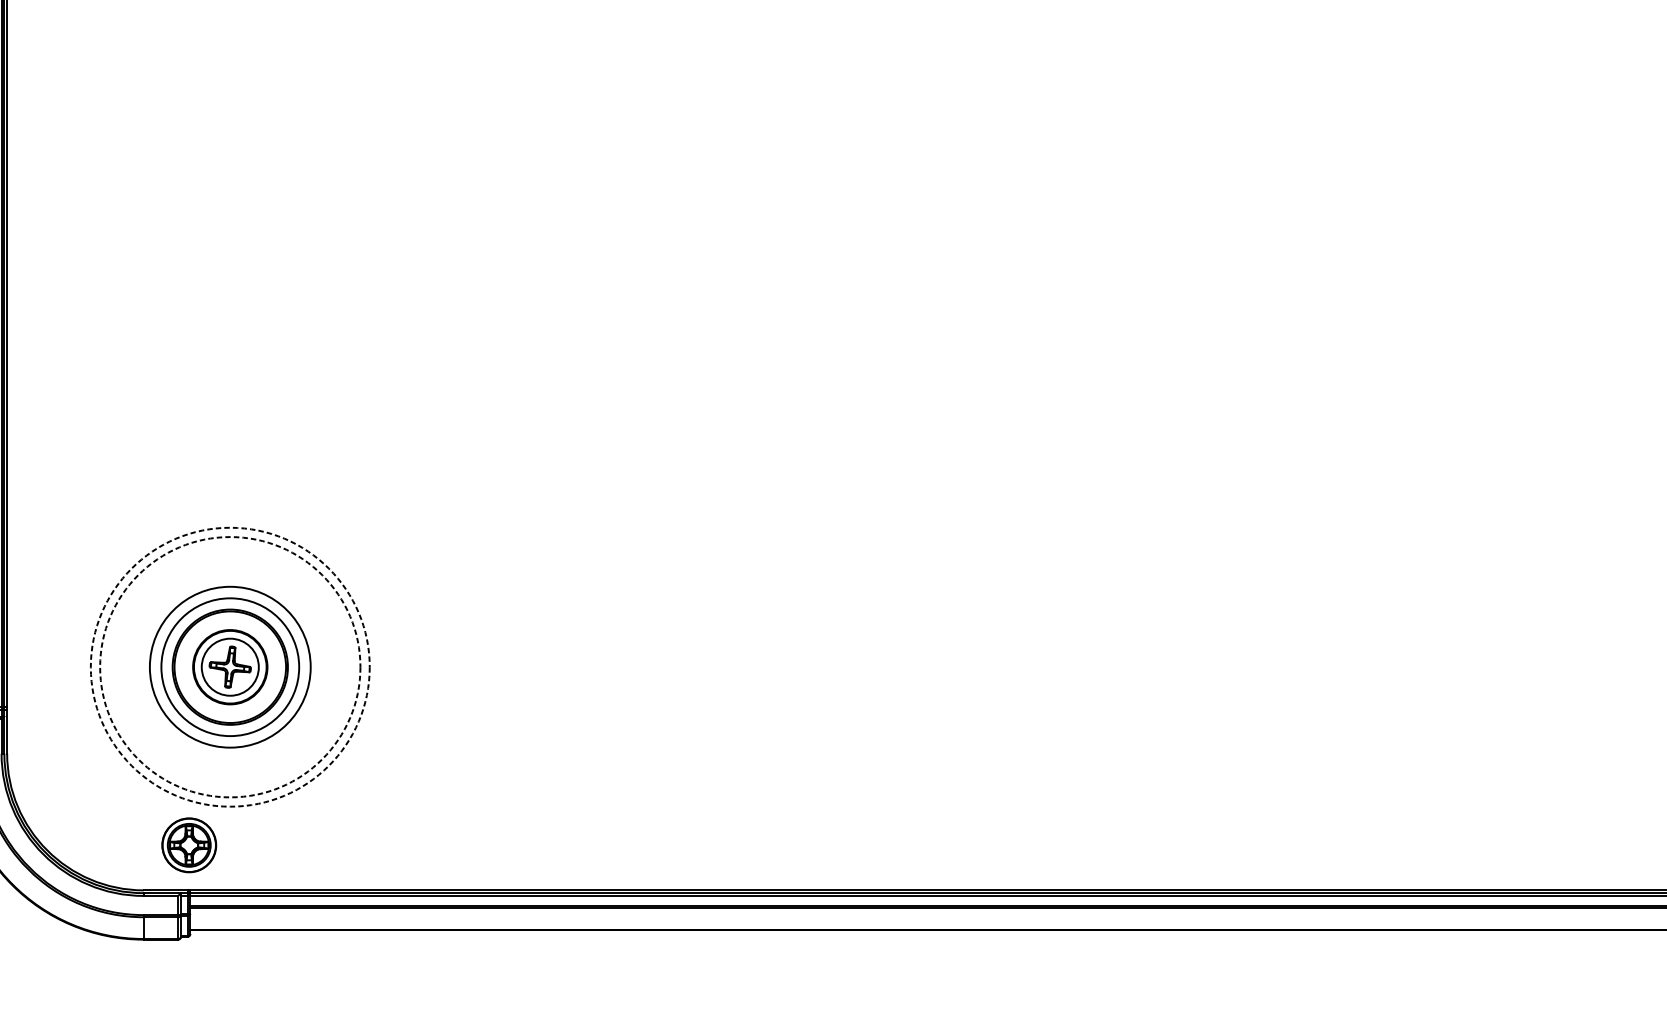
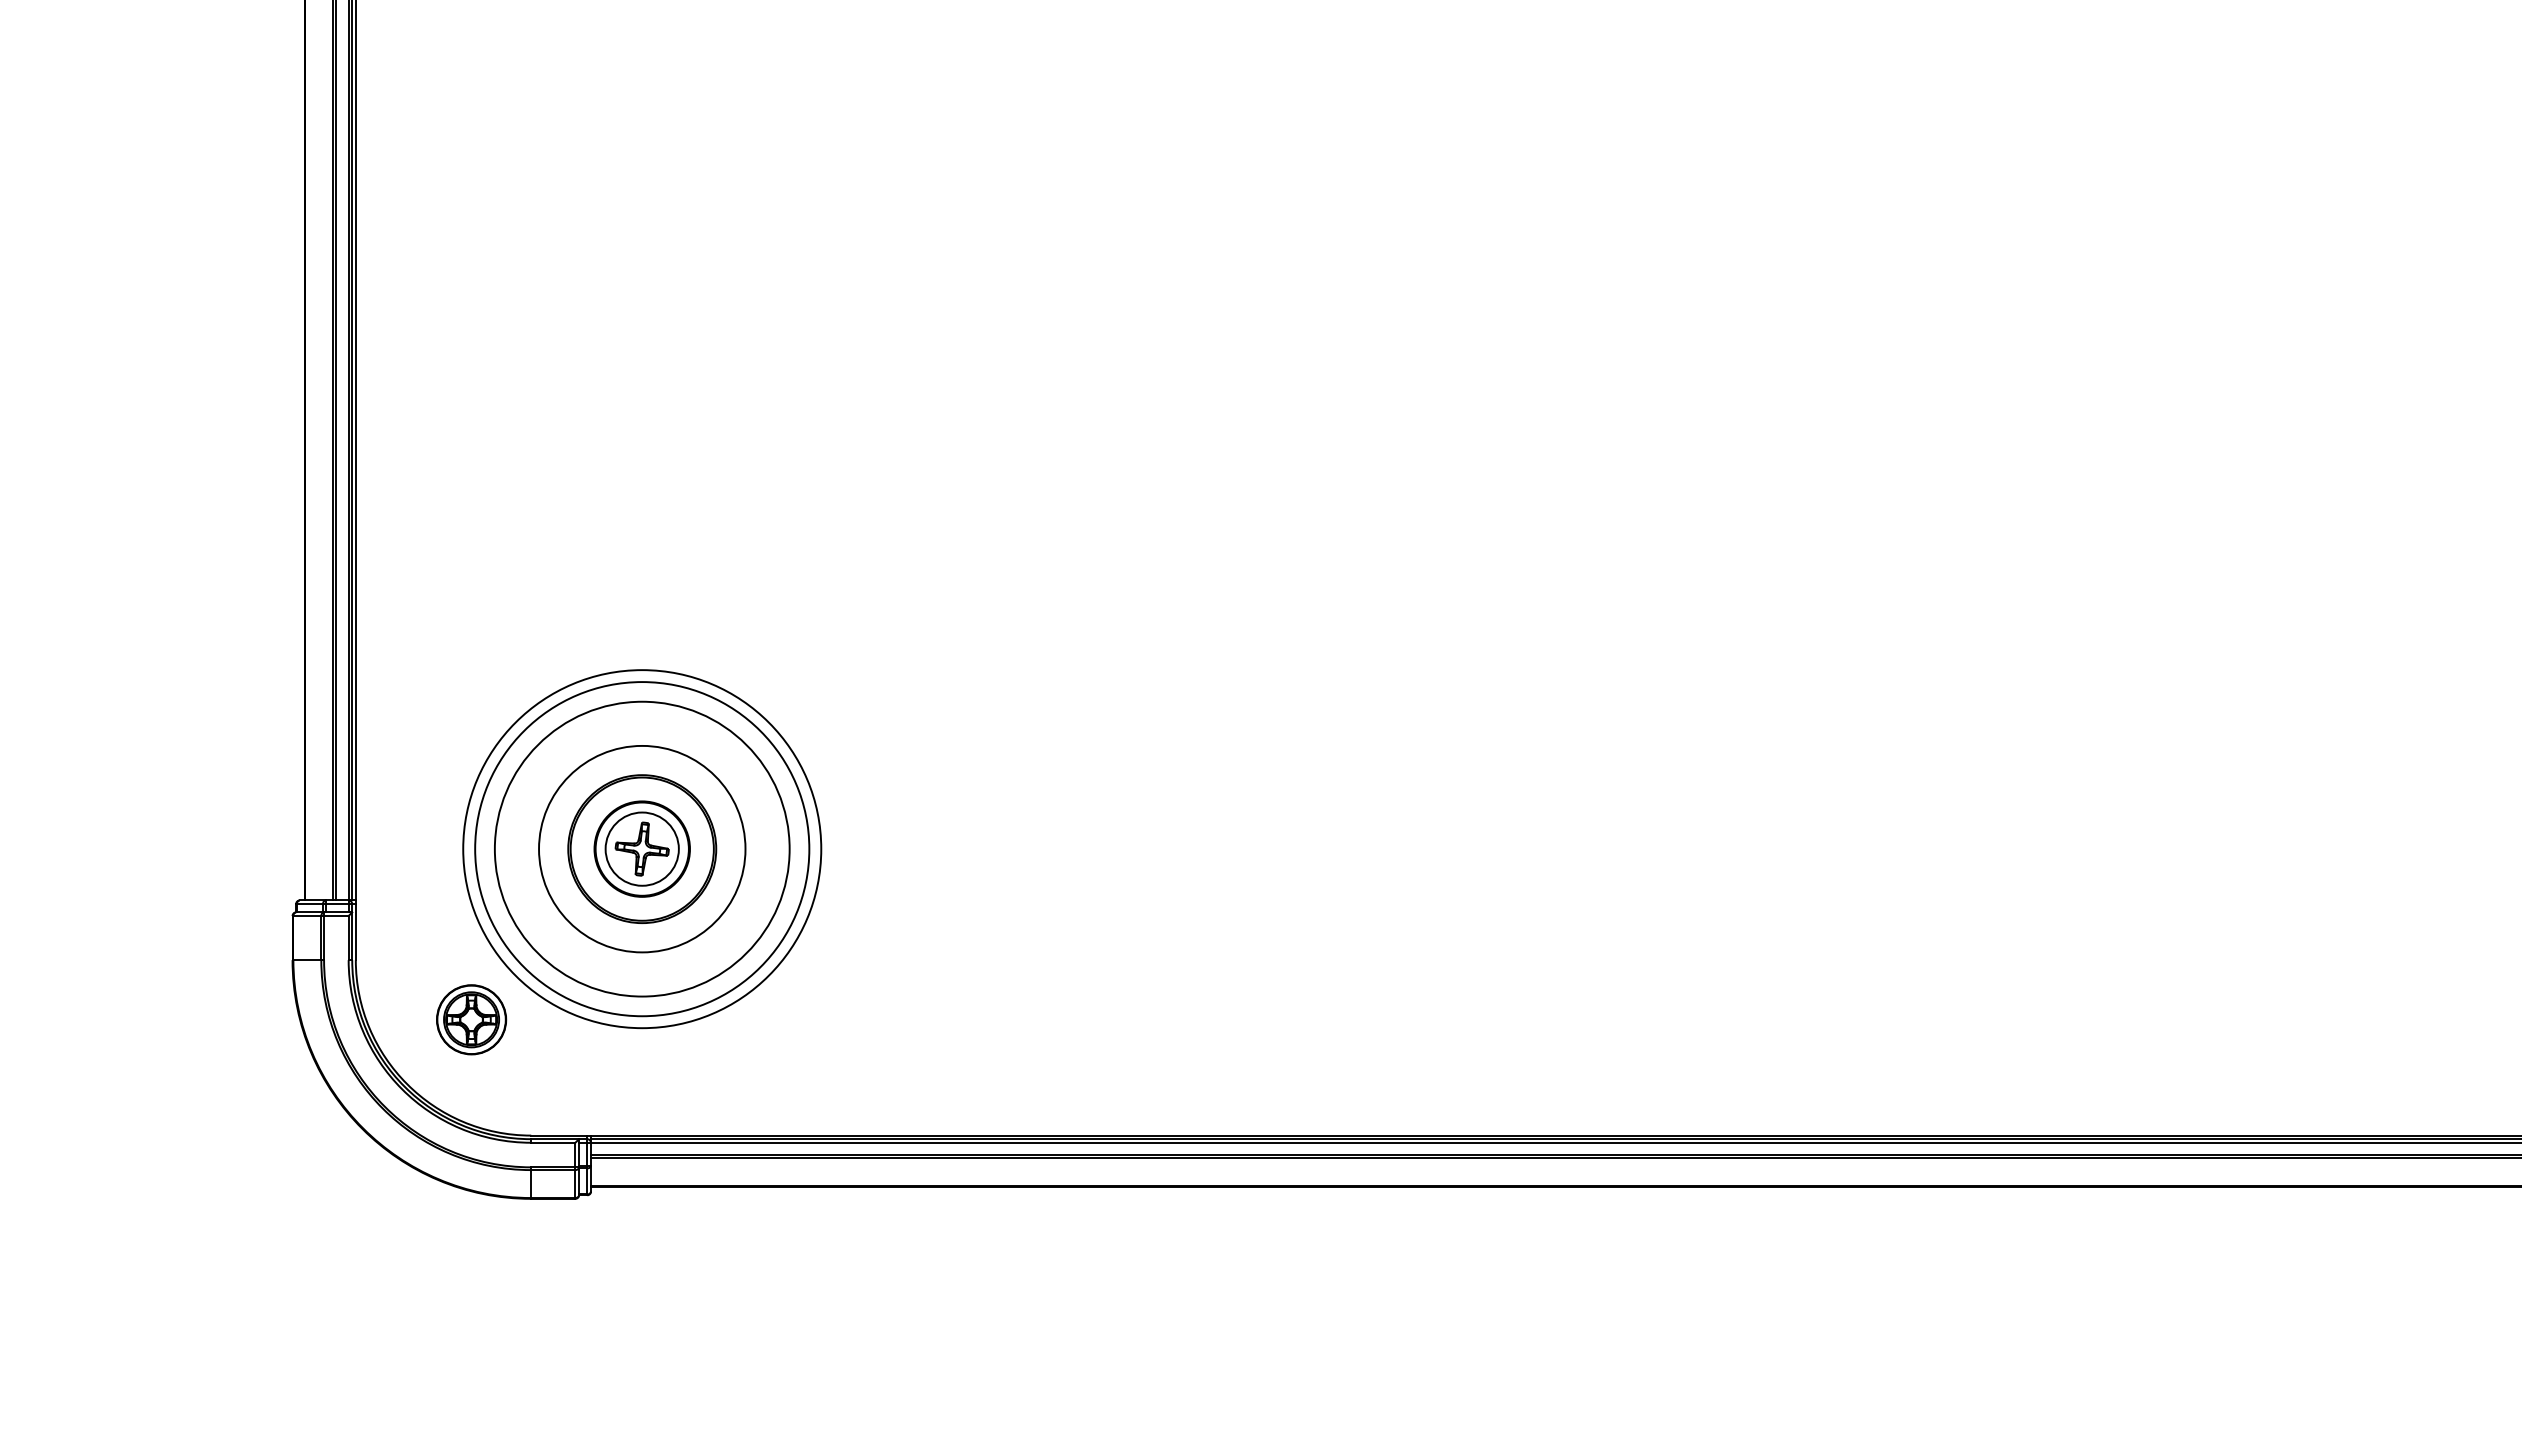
circle: (229, 666) -> (641, 848), size x1.67
circle: (230, 667) -> (642, 849), dashed -> solid
circle: (230, 667) -> (642, 849), dashed -> solid
part: (189, 845) -> (471, 1019), moved

